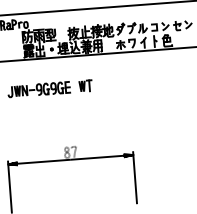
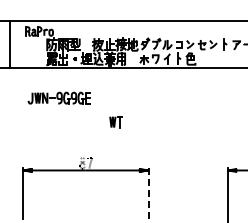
part: (85, 86) -> (115, 122), moved
line: (135, 178) -> (148, 193), solid -> dashed

